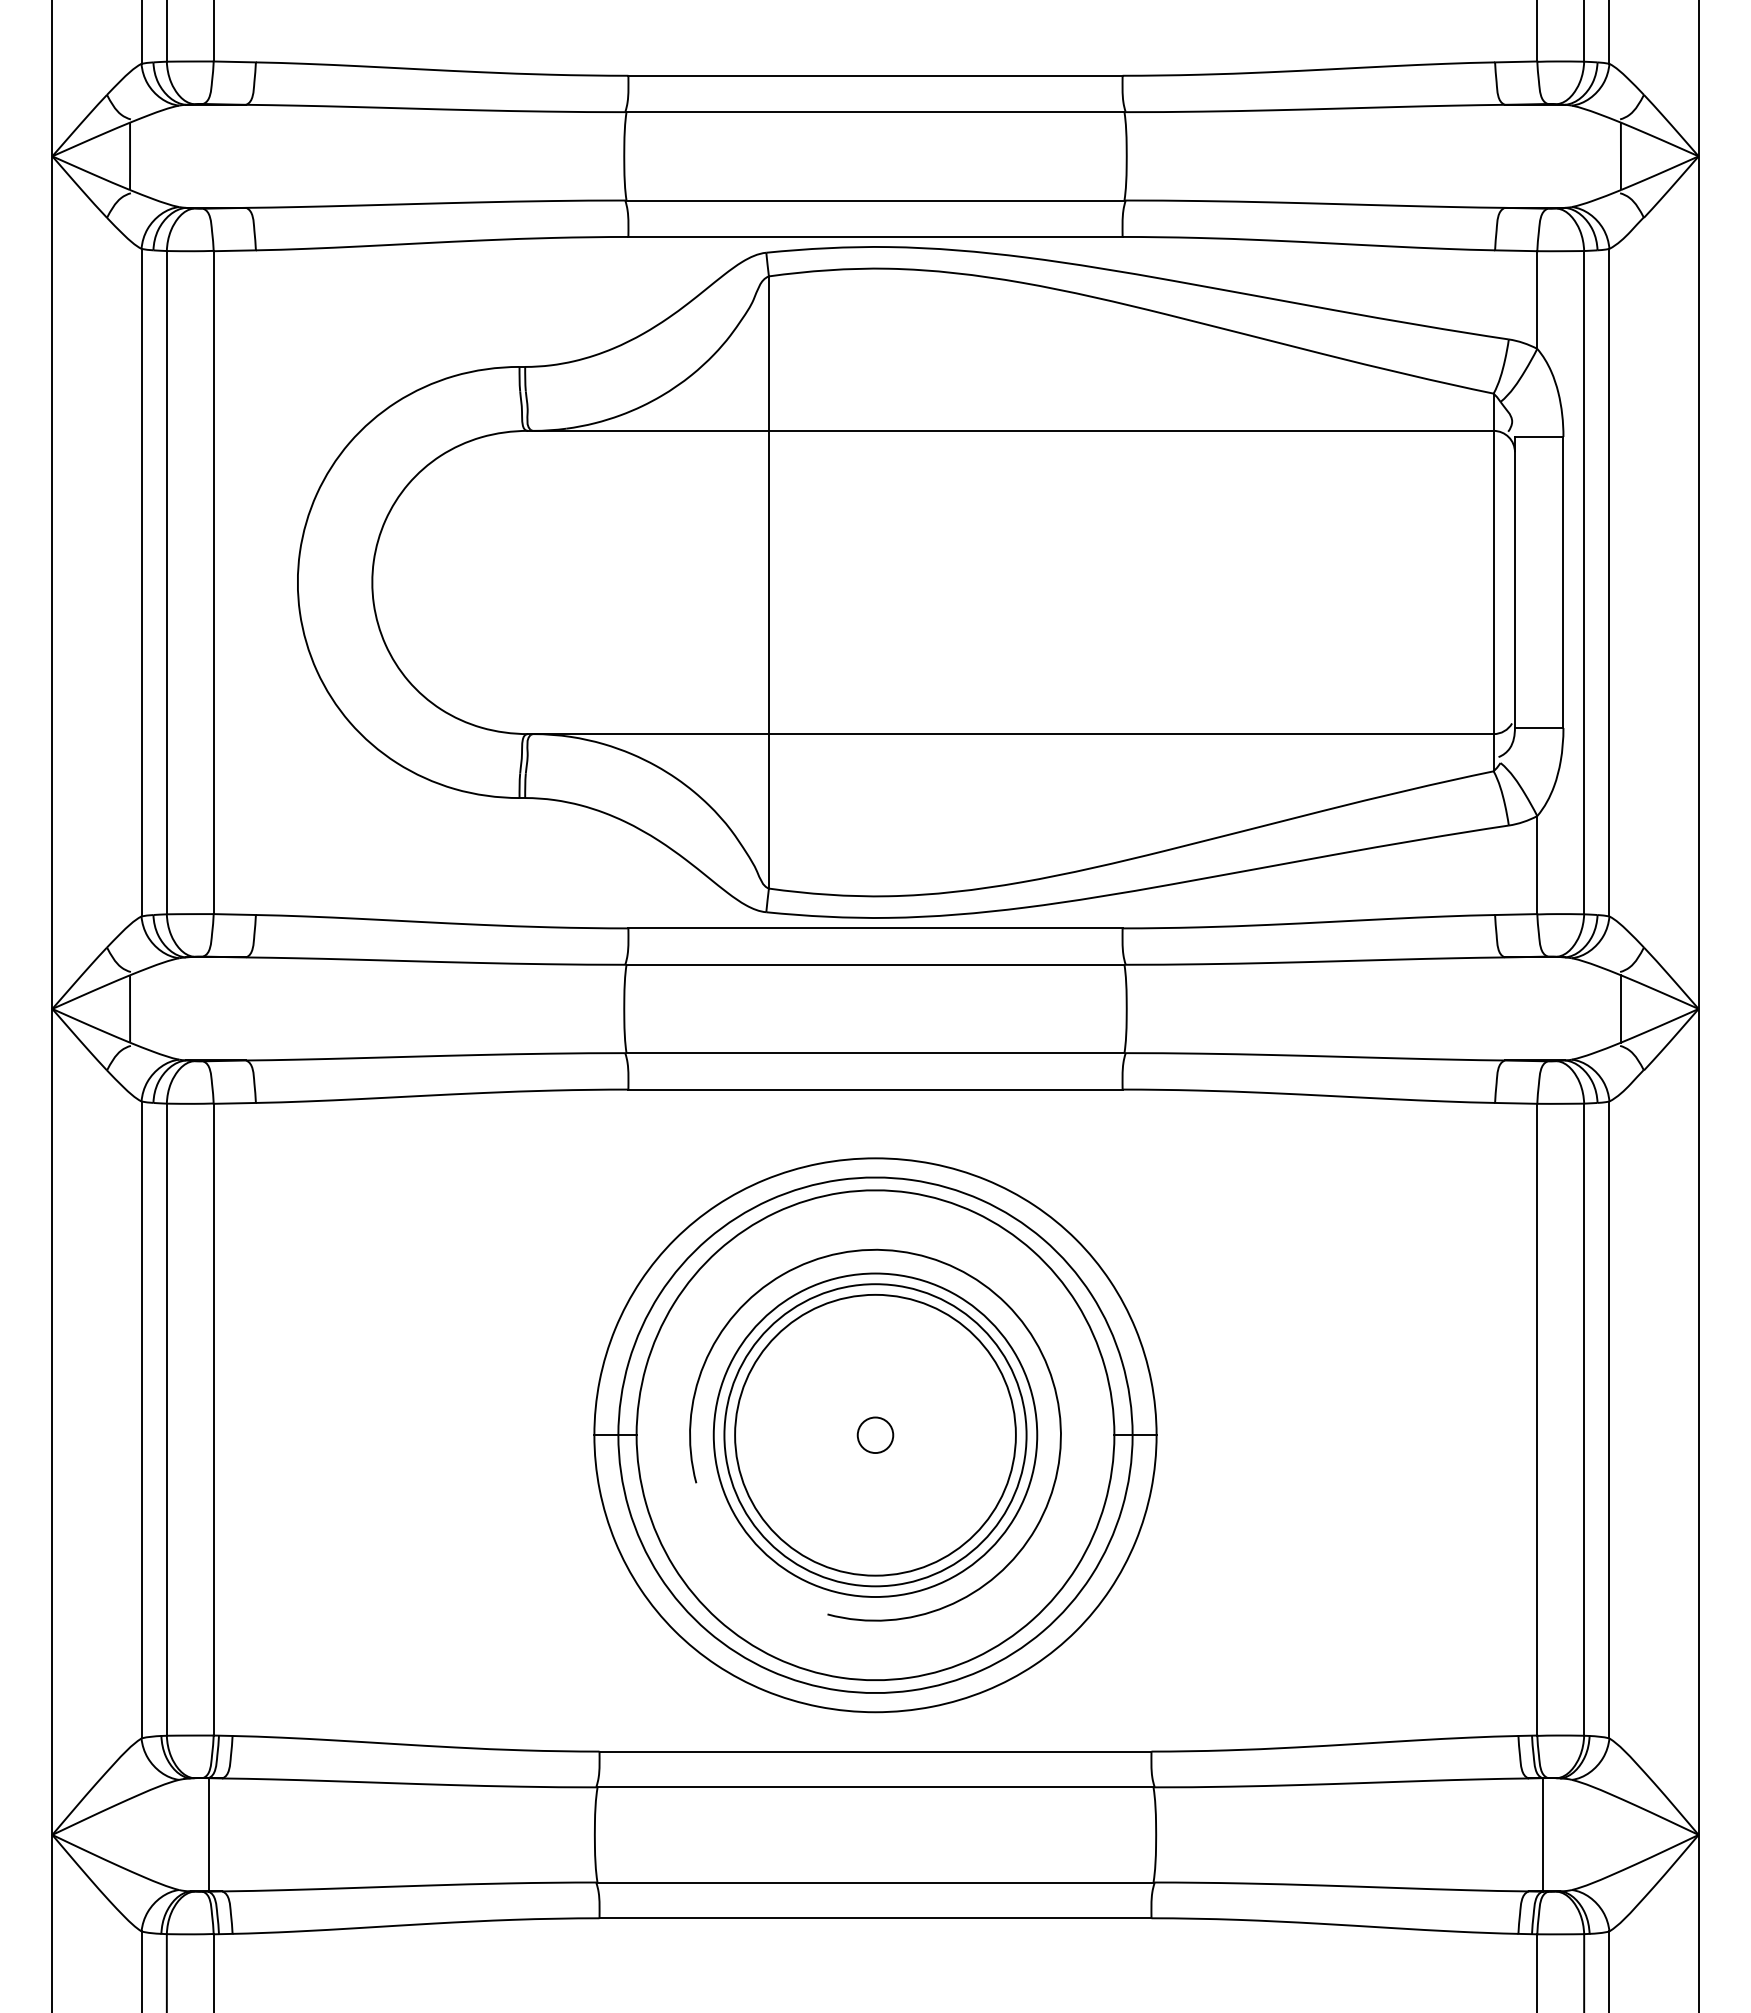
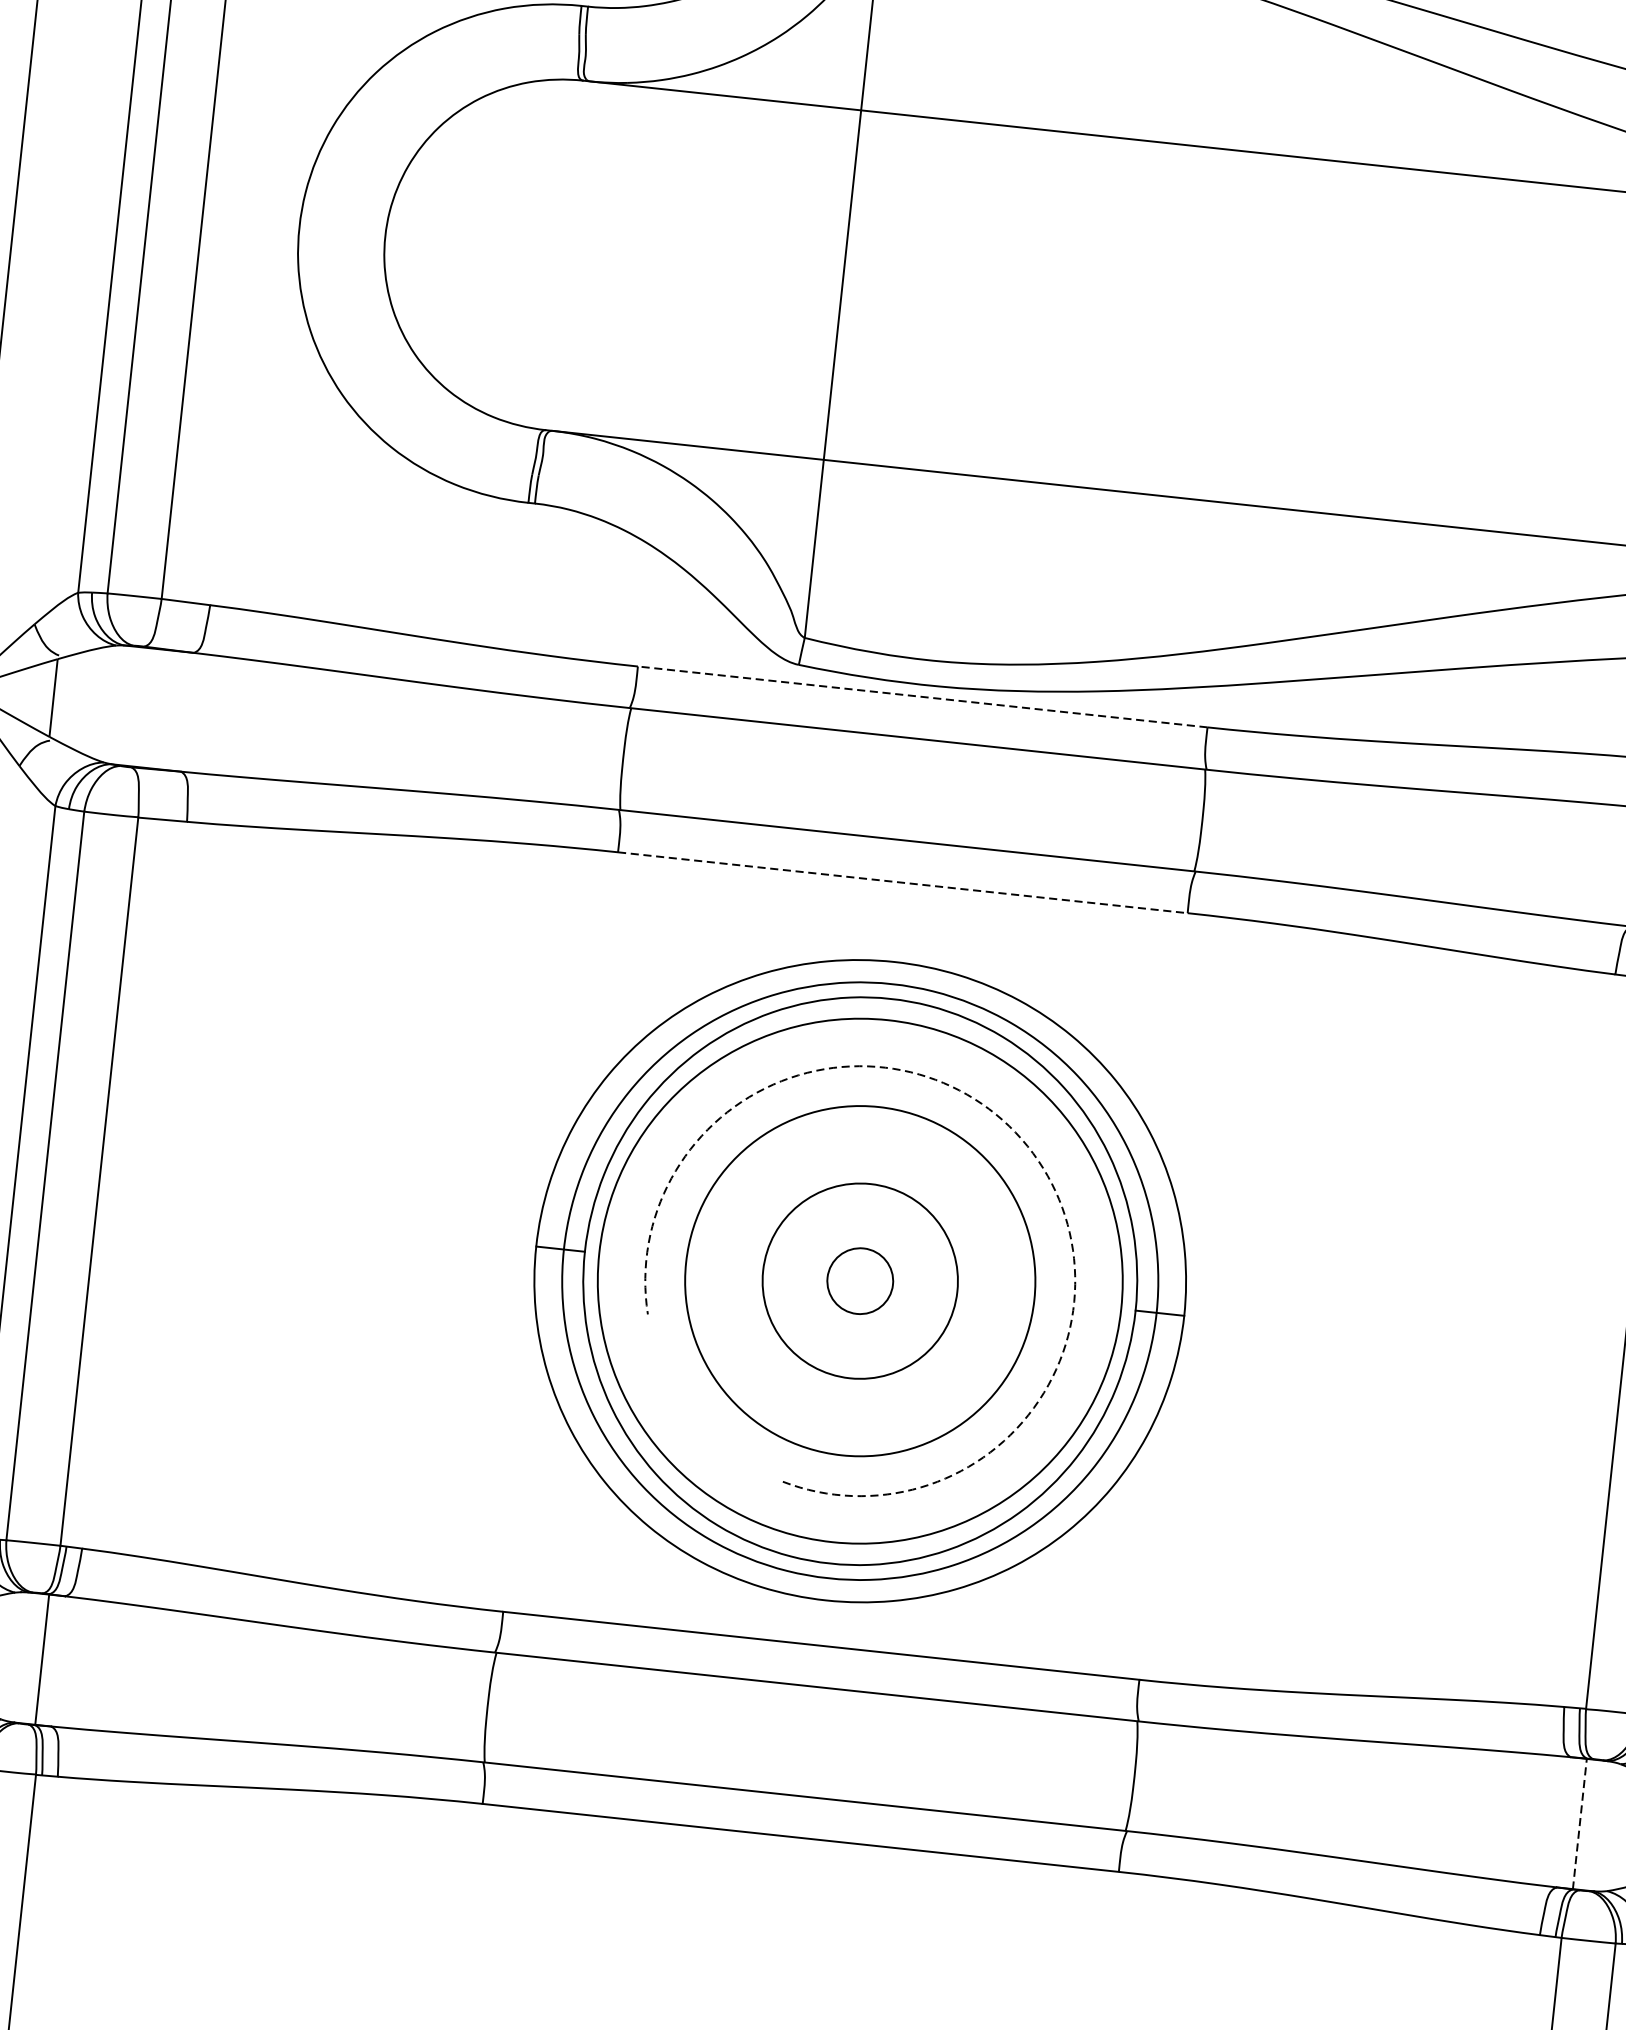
line: (875, 928) -> (922, 697), solid -> dashed
line: (876, 1089) -> (904, 882), solid -> dashed
arc: (1006, 1304) -> (1027, 1146), solid -> dashed
circle: (875, 1434) -> (860, 1280), size x0.6
circle: (875, 1435) -> (860, 1281), size x1.4
circle: (875, 1435) -> (860, 1281), size x1.6
line: (1542, 1834) -> (1579, 1823), solid -> dashed

